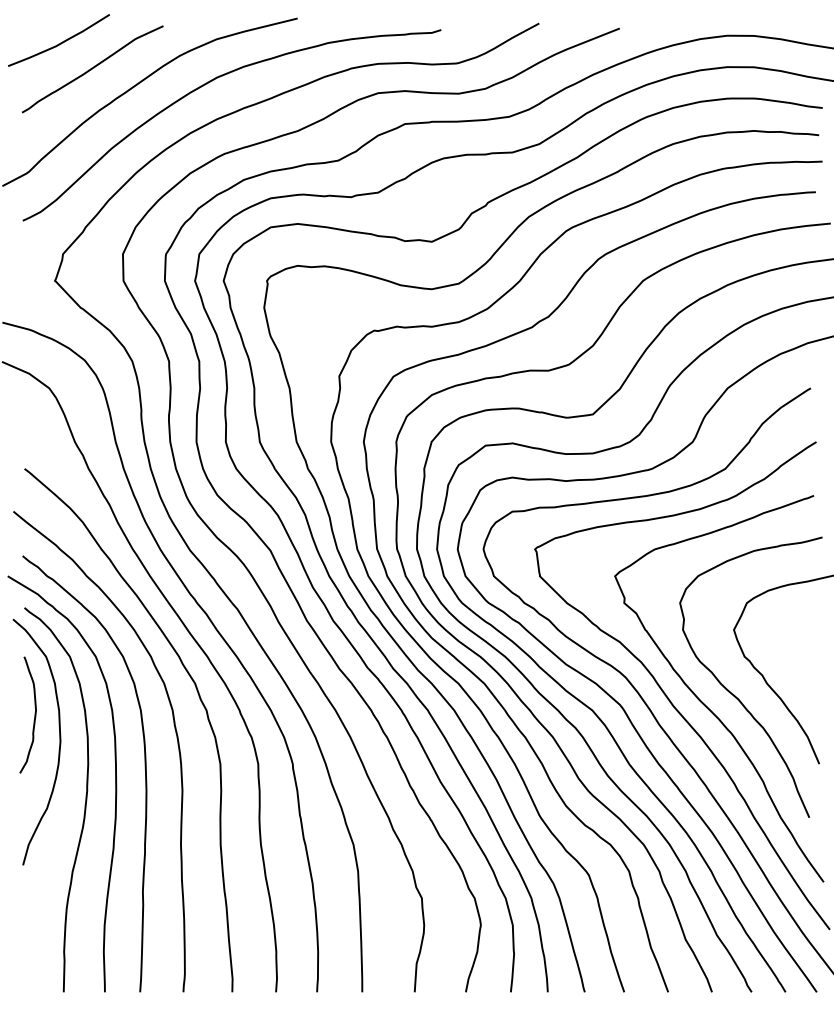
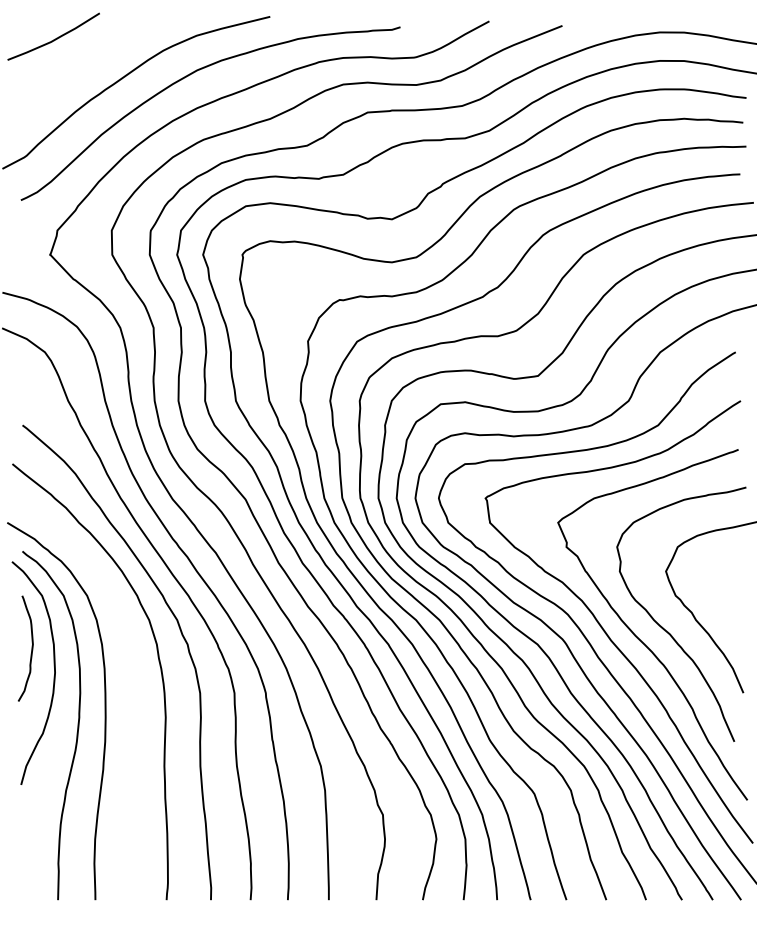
curve: (92, 68) -> (84, 62), removed
curve: (144, 773) -> (131, 701), removed

